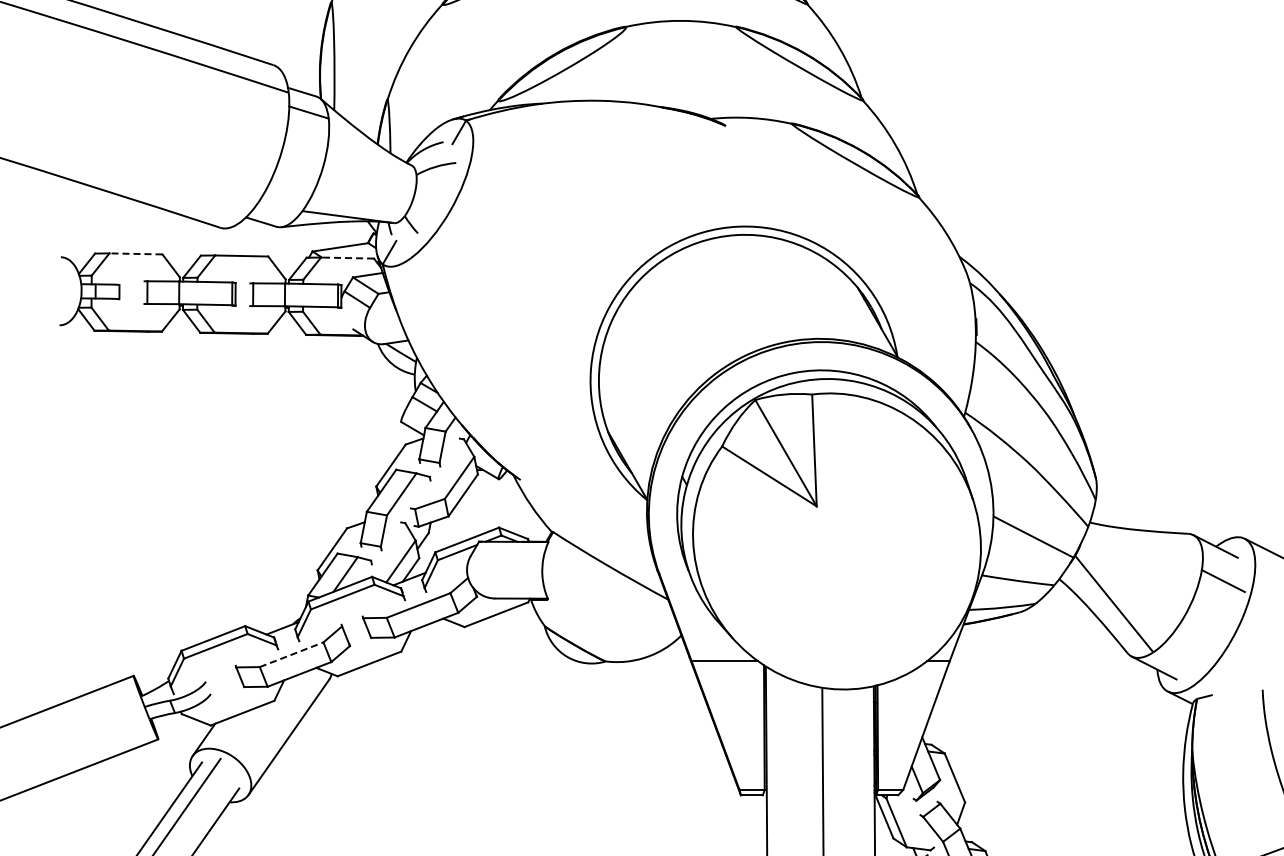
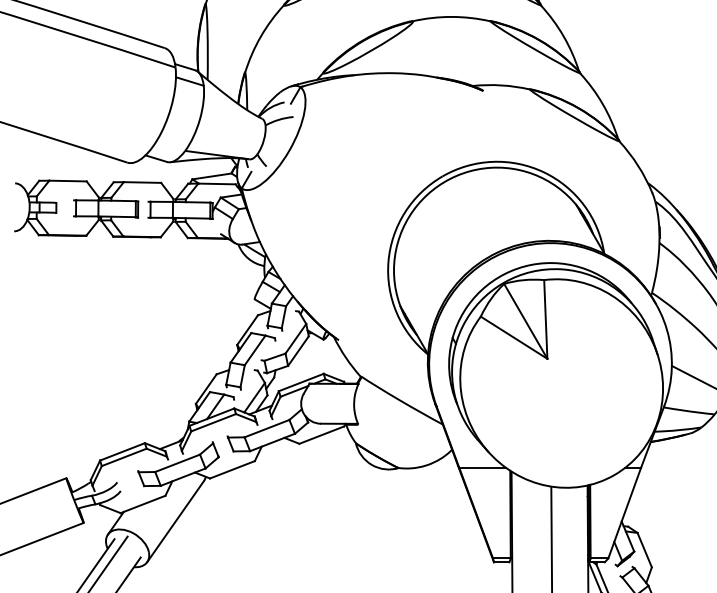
line: (135, 253) -> (67, 180), dashed -> solid
line: (347, 258) -> (216, 184), dashed -> solid
line: (292, 654) -> (178, 463), dashed -> solid

